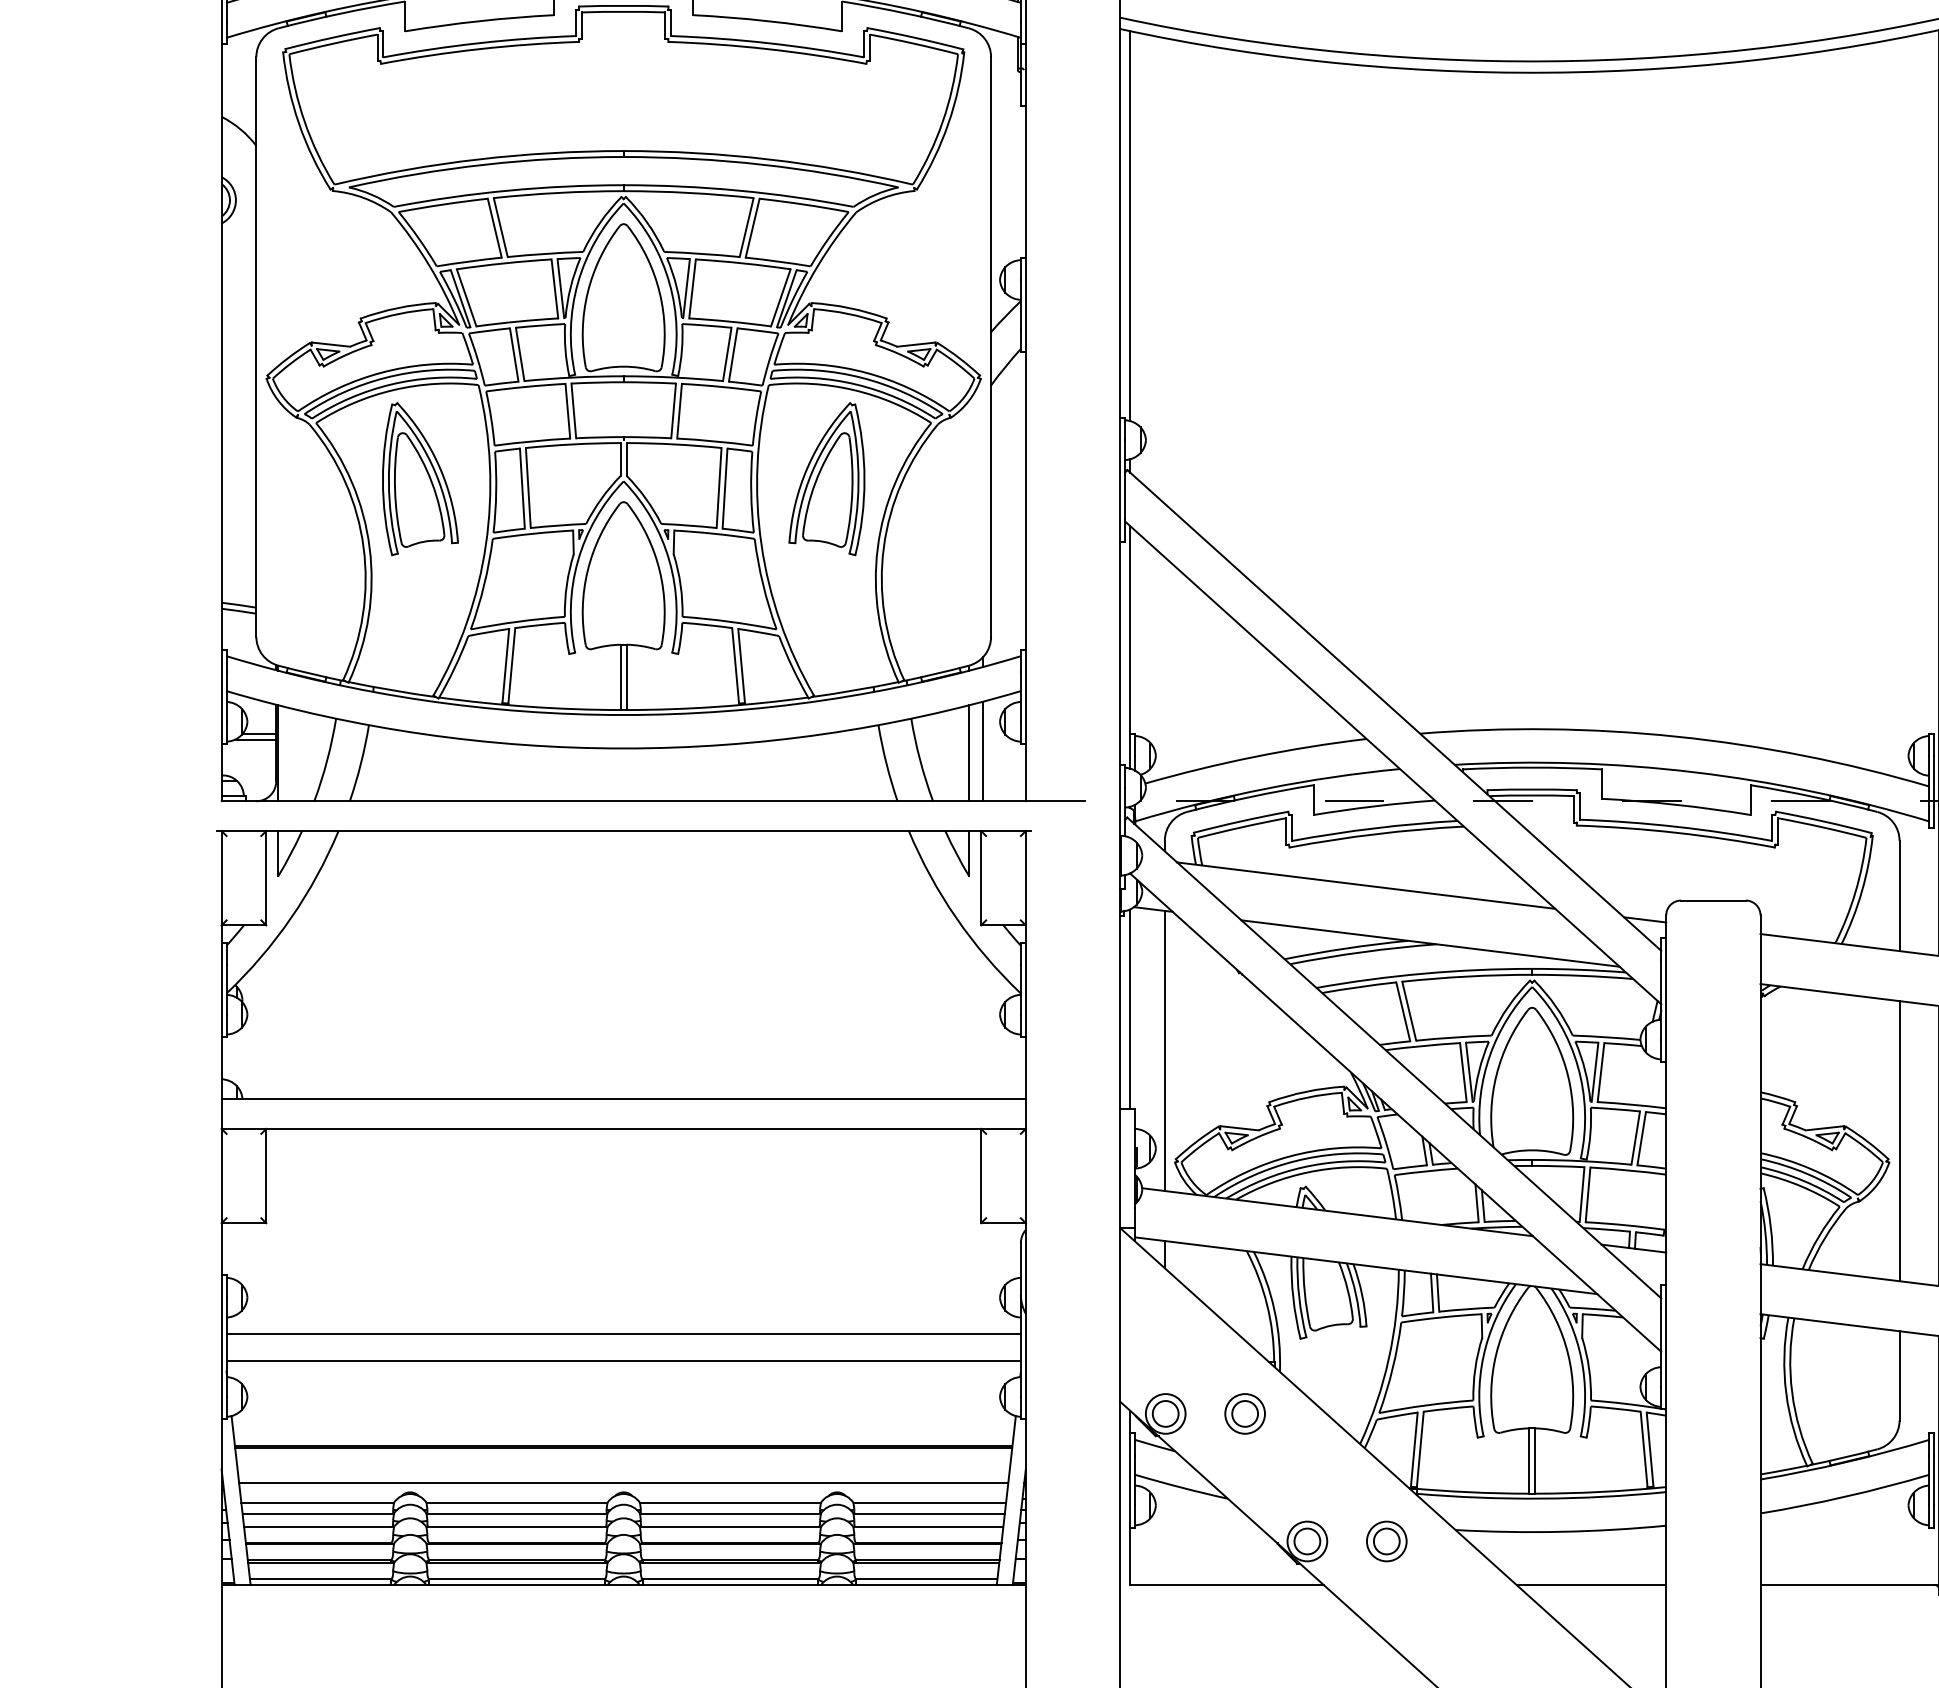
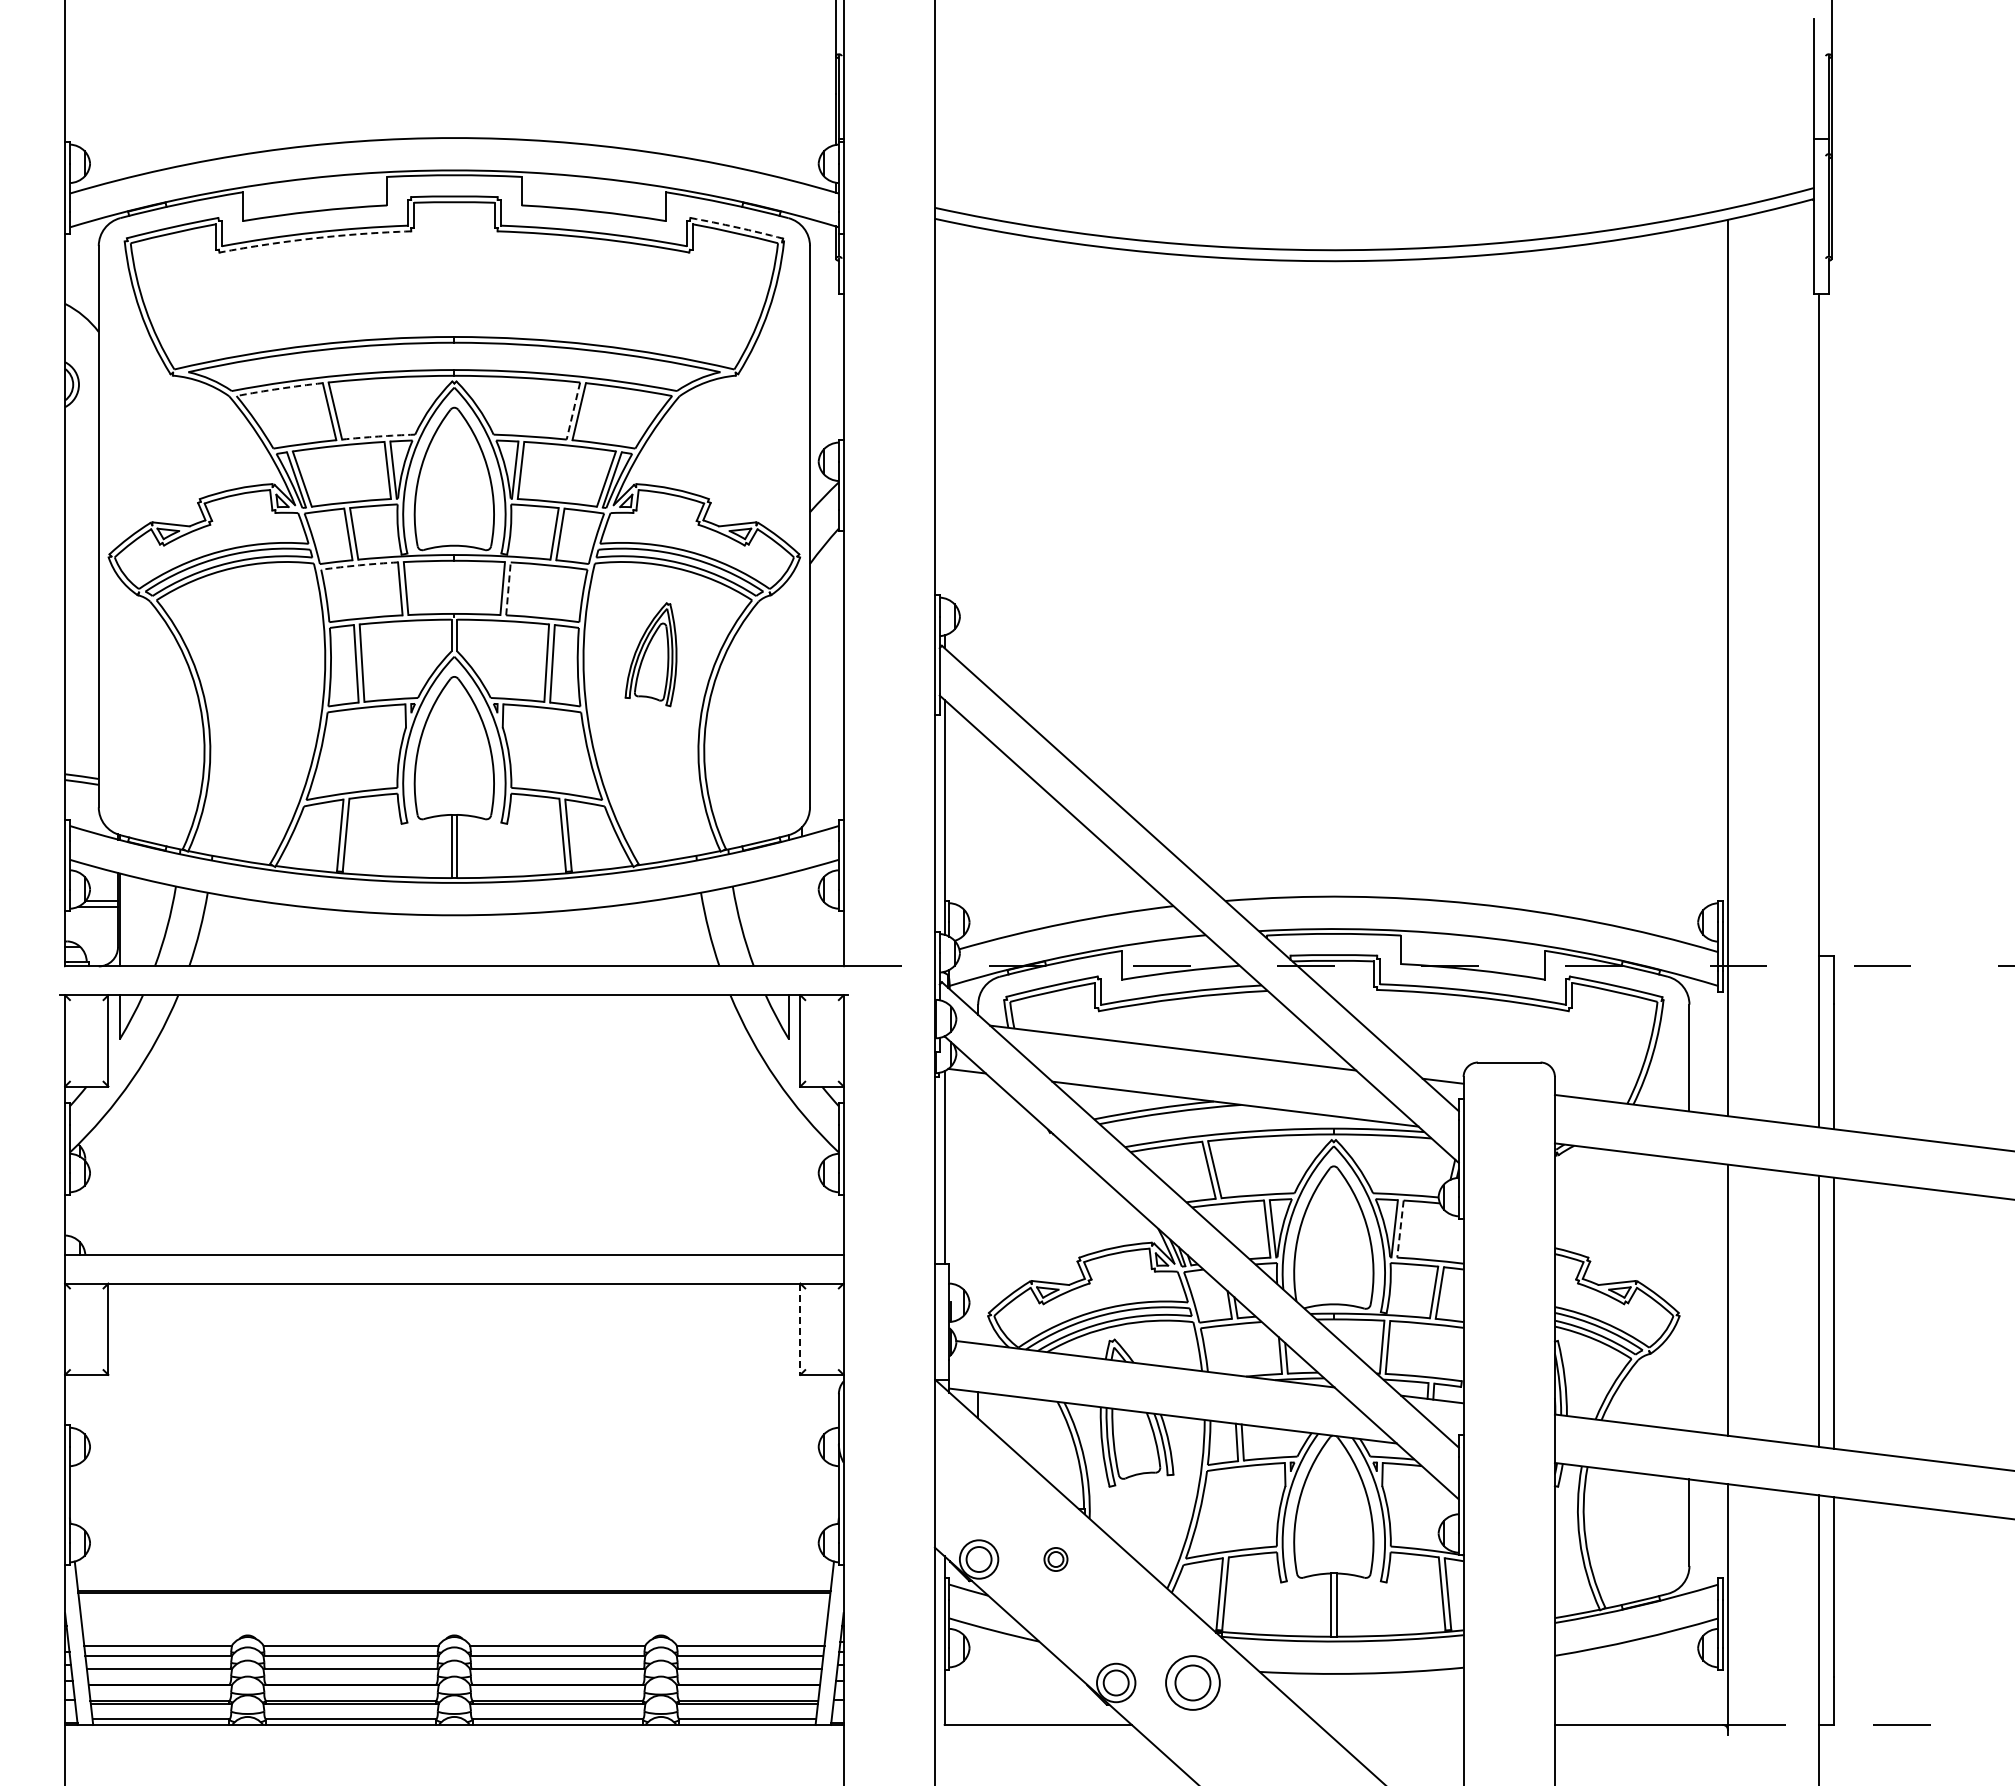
arc: (915, 37) -> (736, 227), solid -> dashed
arc: (479, 49) -> (314, 238), solid -> dashed
arc: (443, 204) -> (279, 388), solid -> dashed
line: (1129, 225) -> (944, 409), removed
line: (746, 228) -> (573, 411), solid -> dashed
arc: (545, 253) -> (378, 436), solid -> dashed
arc: (525, 387) -> (359, 565), solid -> dashed
line: (679, 410) -> (508, 588), solid -> dashed
part: (420, 479) -> (257, 654), removed
part: (826, 479) -> (650, 654), size x0.7
line: (983, 751) -> (802, 918), removed
line: (968, 752) -> (788, 919), removed
line: (1165, 1050) -> (978, 1207), removed
line: (1601, 1073) -> (1400, 1229), solid -> dashed
line: (1899, 1141) -> (1689, 1295), removed
line: (981, 1176) -> (800, 1329), solid -> dashed
line: (622, 1334) -> (453, 1482), removed
line: (622, 1360) -> (453, 1507), removed
part: (1244, 1413) -> (1055, 1559), size x0.6
line: (623, 1482) -> (454, 1625), removed
part: (1387, 1540) -> (1193, 1682), size x1.4
line: (1590, 1585) -> (1390, 1725), removed

